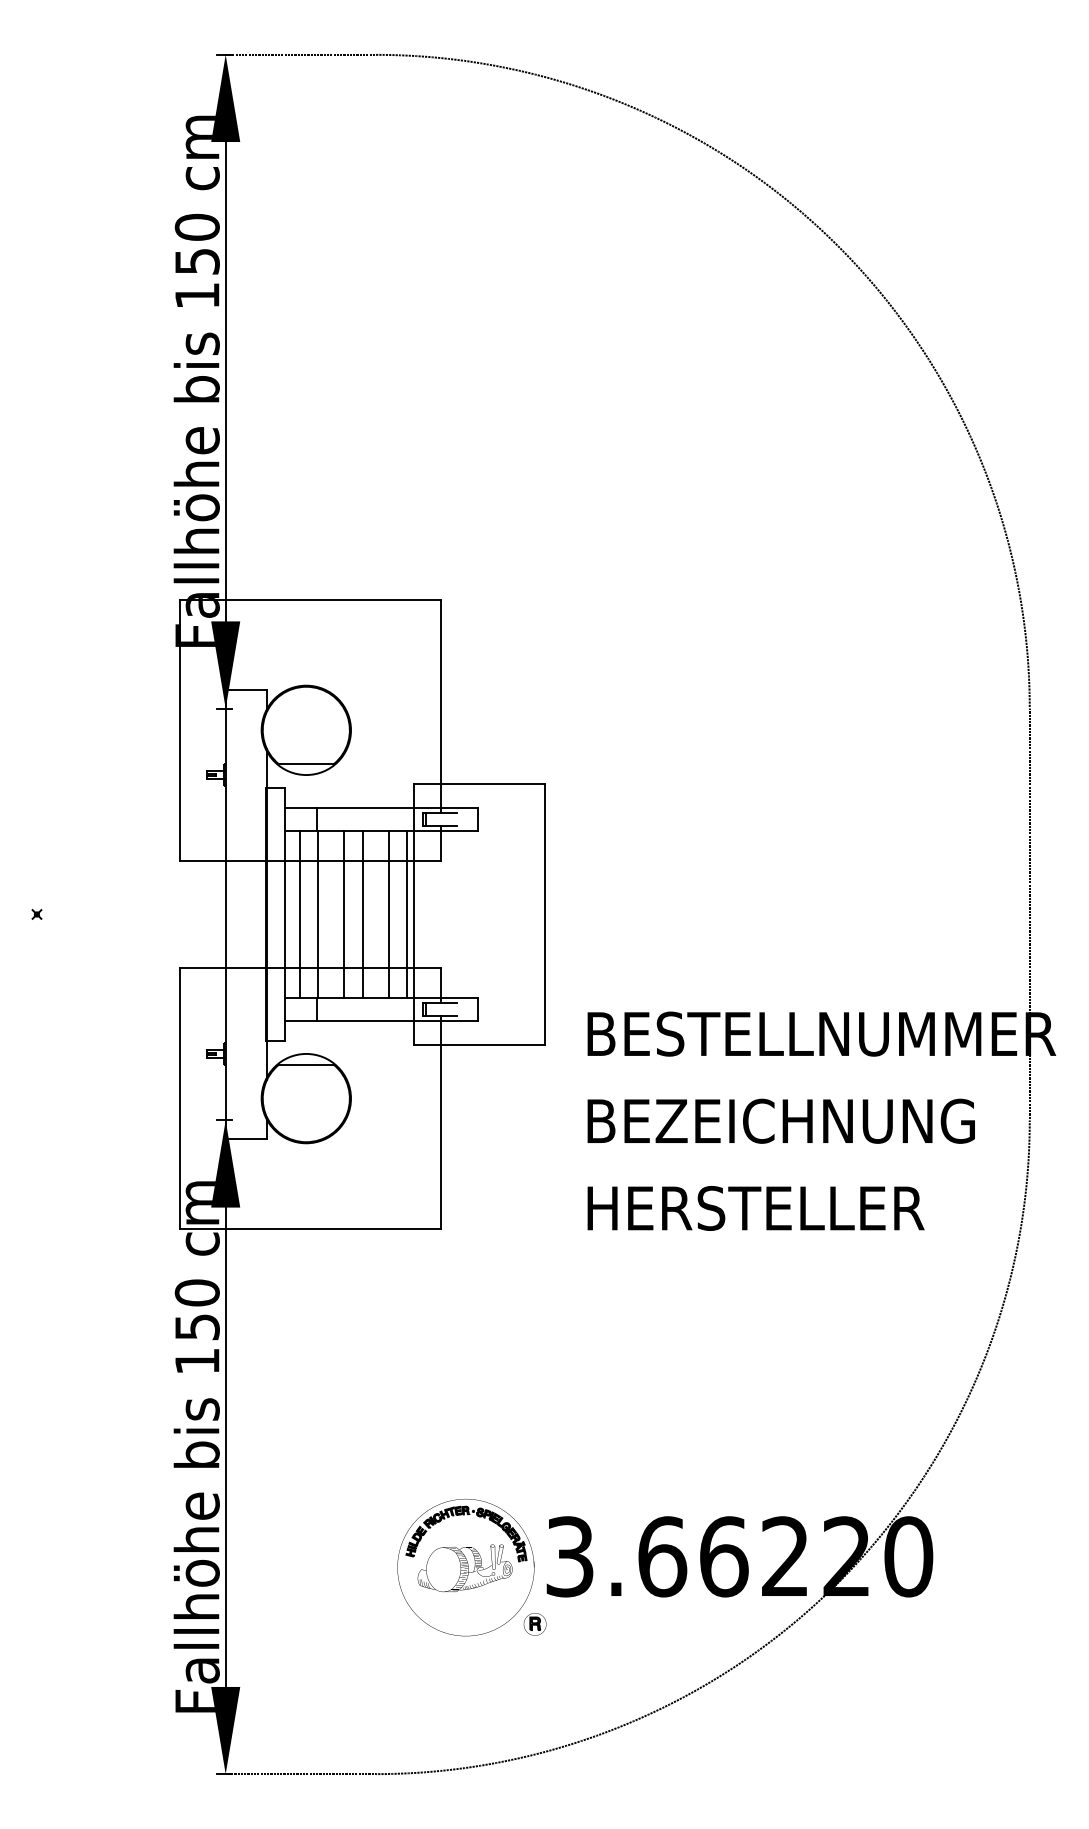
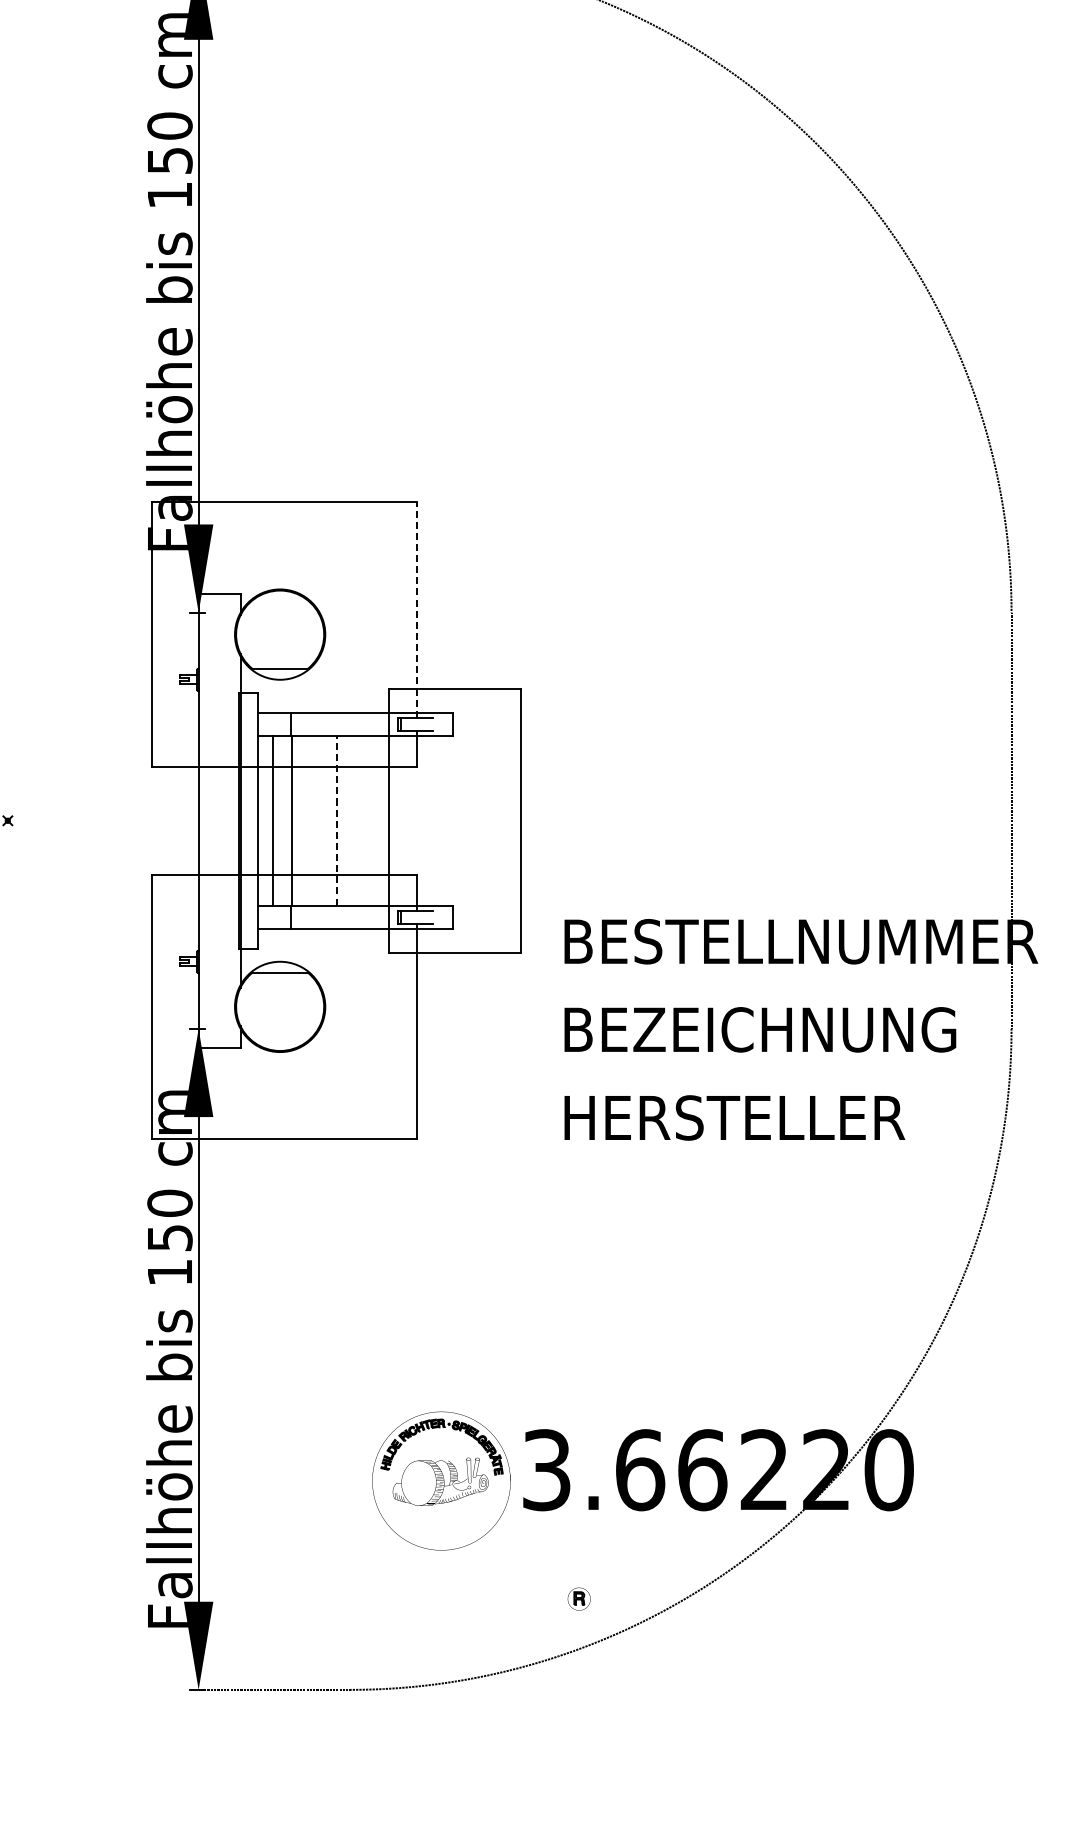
line: (441, 706) -> (416, 610), solid -> dashed
line: (344, 914) -> (318, 820), removed
line: (362, 914) -> (336, 820), solid -> dashed
line: (389, 914) -> (364, 820), removed
line: (407, 914) -> (382, 820), removed
part: (534, 1624) -> (578, 1599), moved

